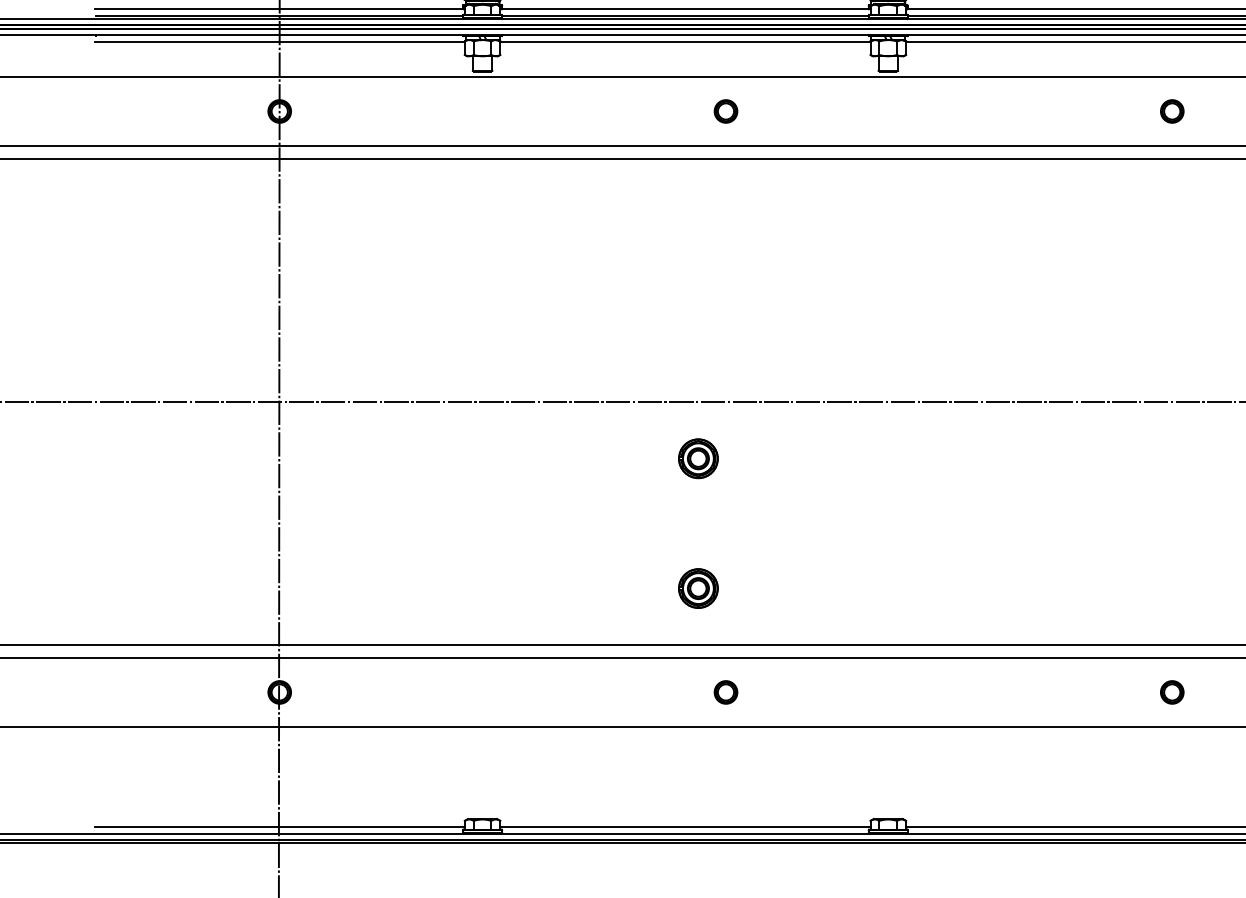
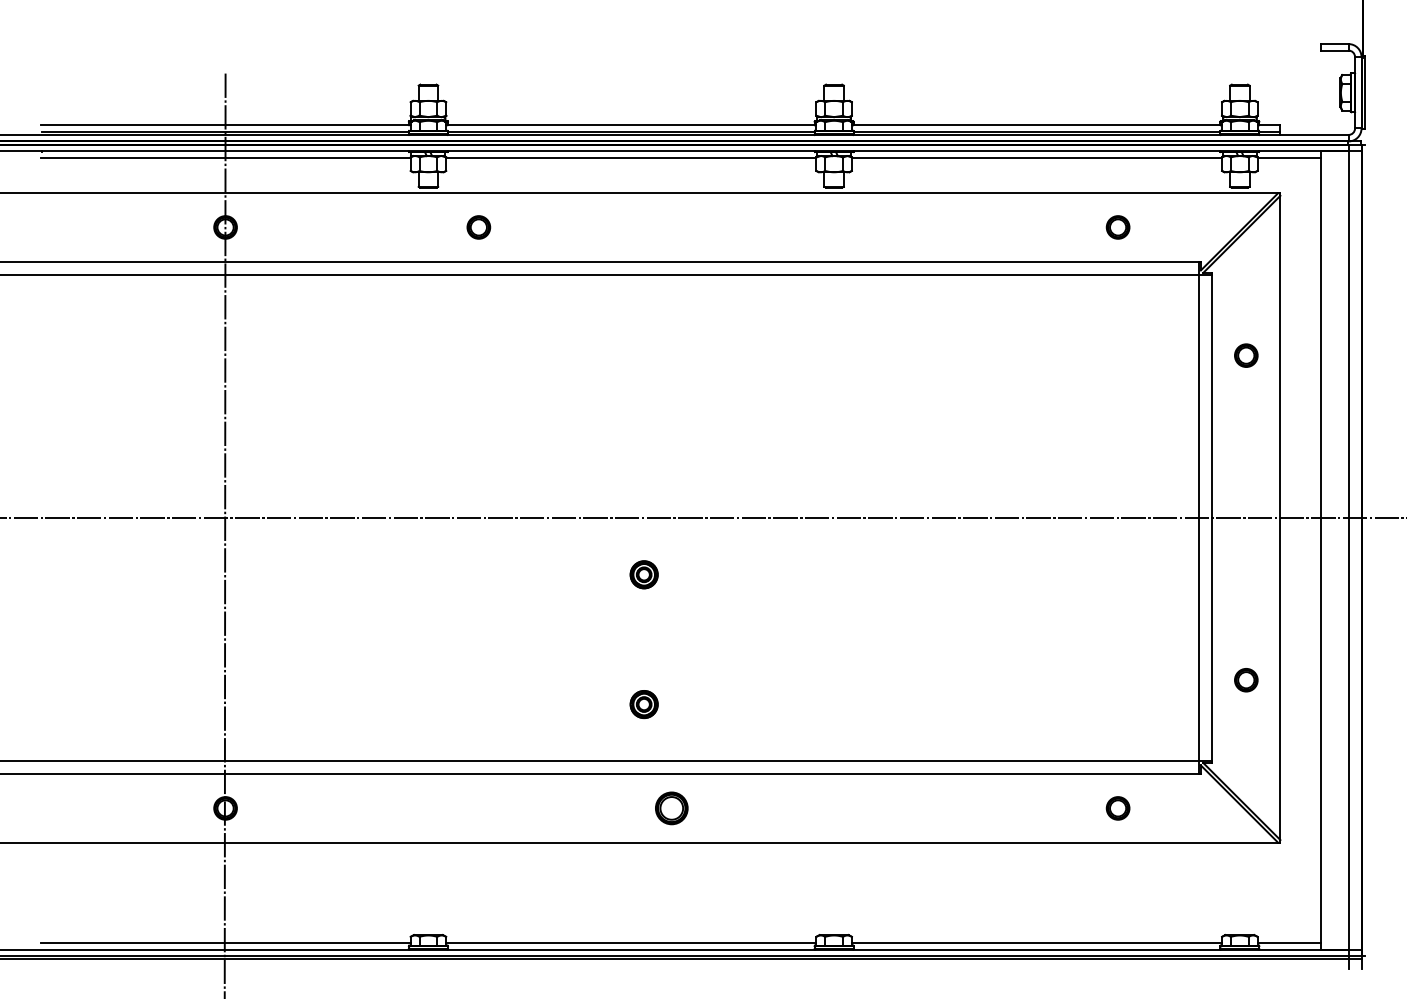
part: (725, 111) -> (478, 227), moved
part: (697, 458) -> (643, 574), size x0.7
part: (697, 588) -> (643, 704), size x0.7
part: (725, 692) -> (671, 808), size x1.4

